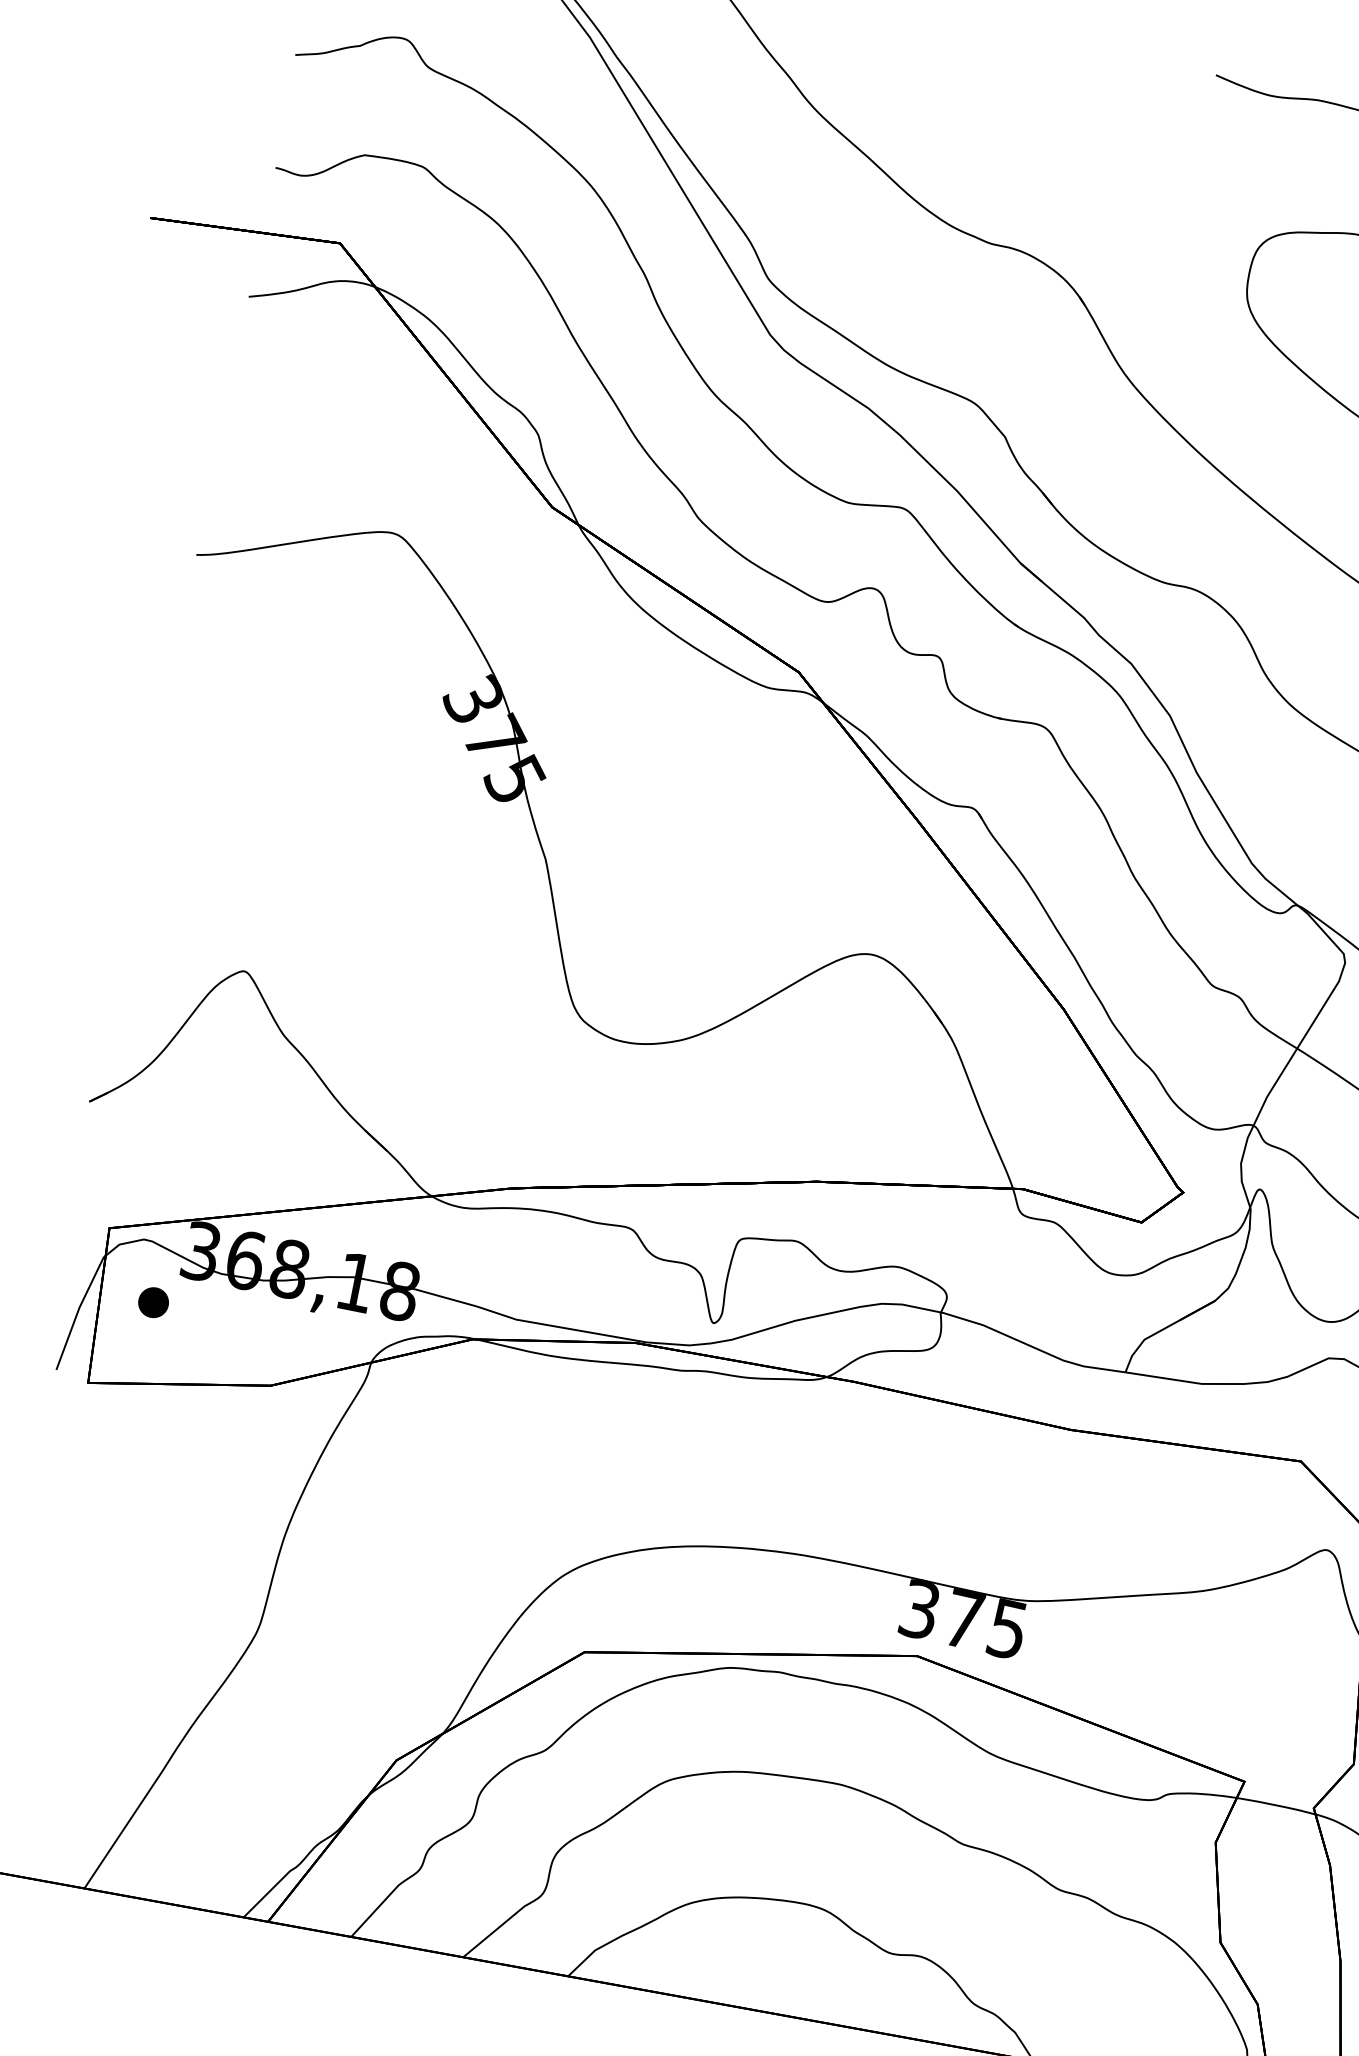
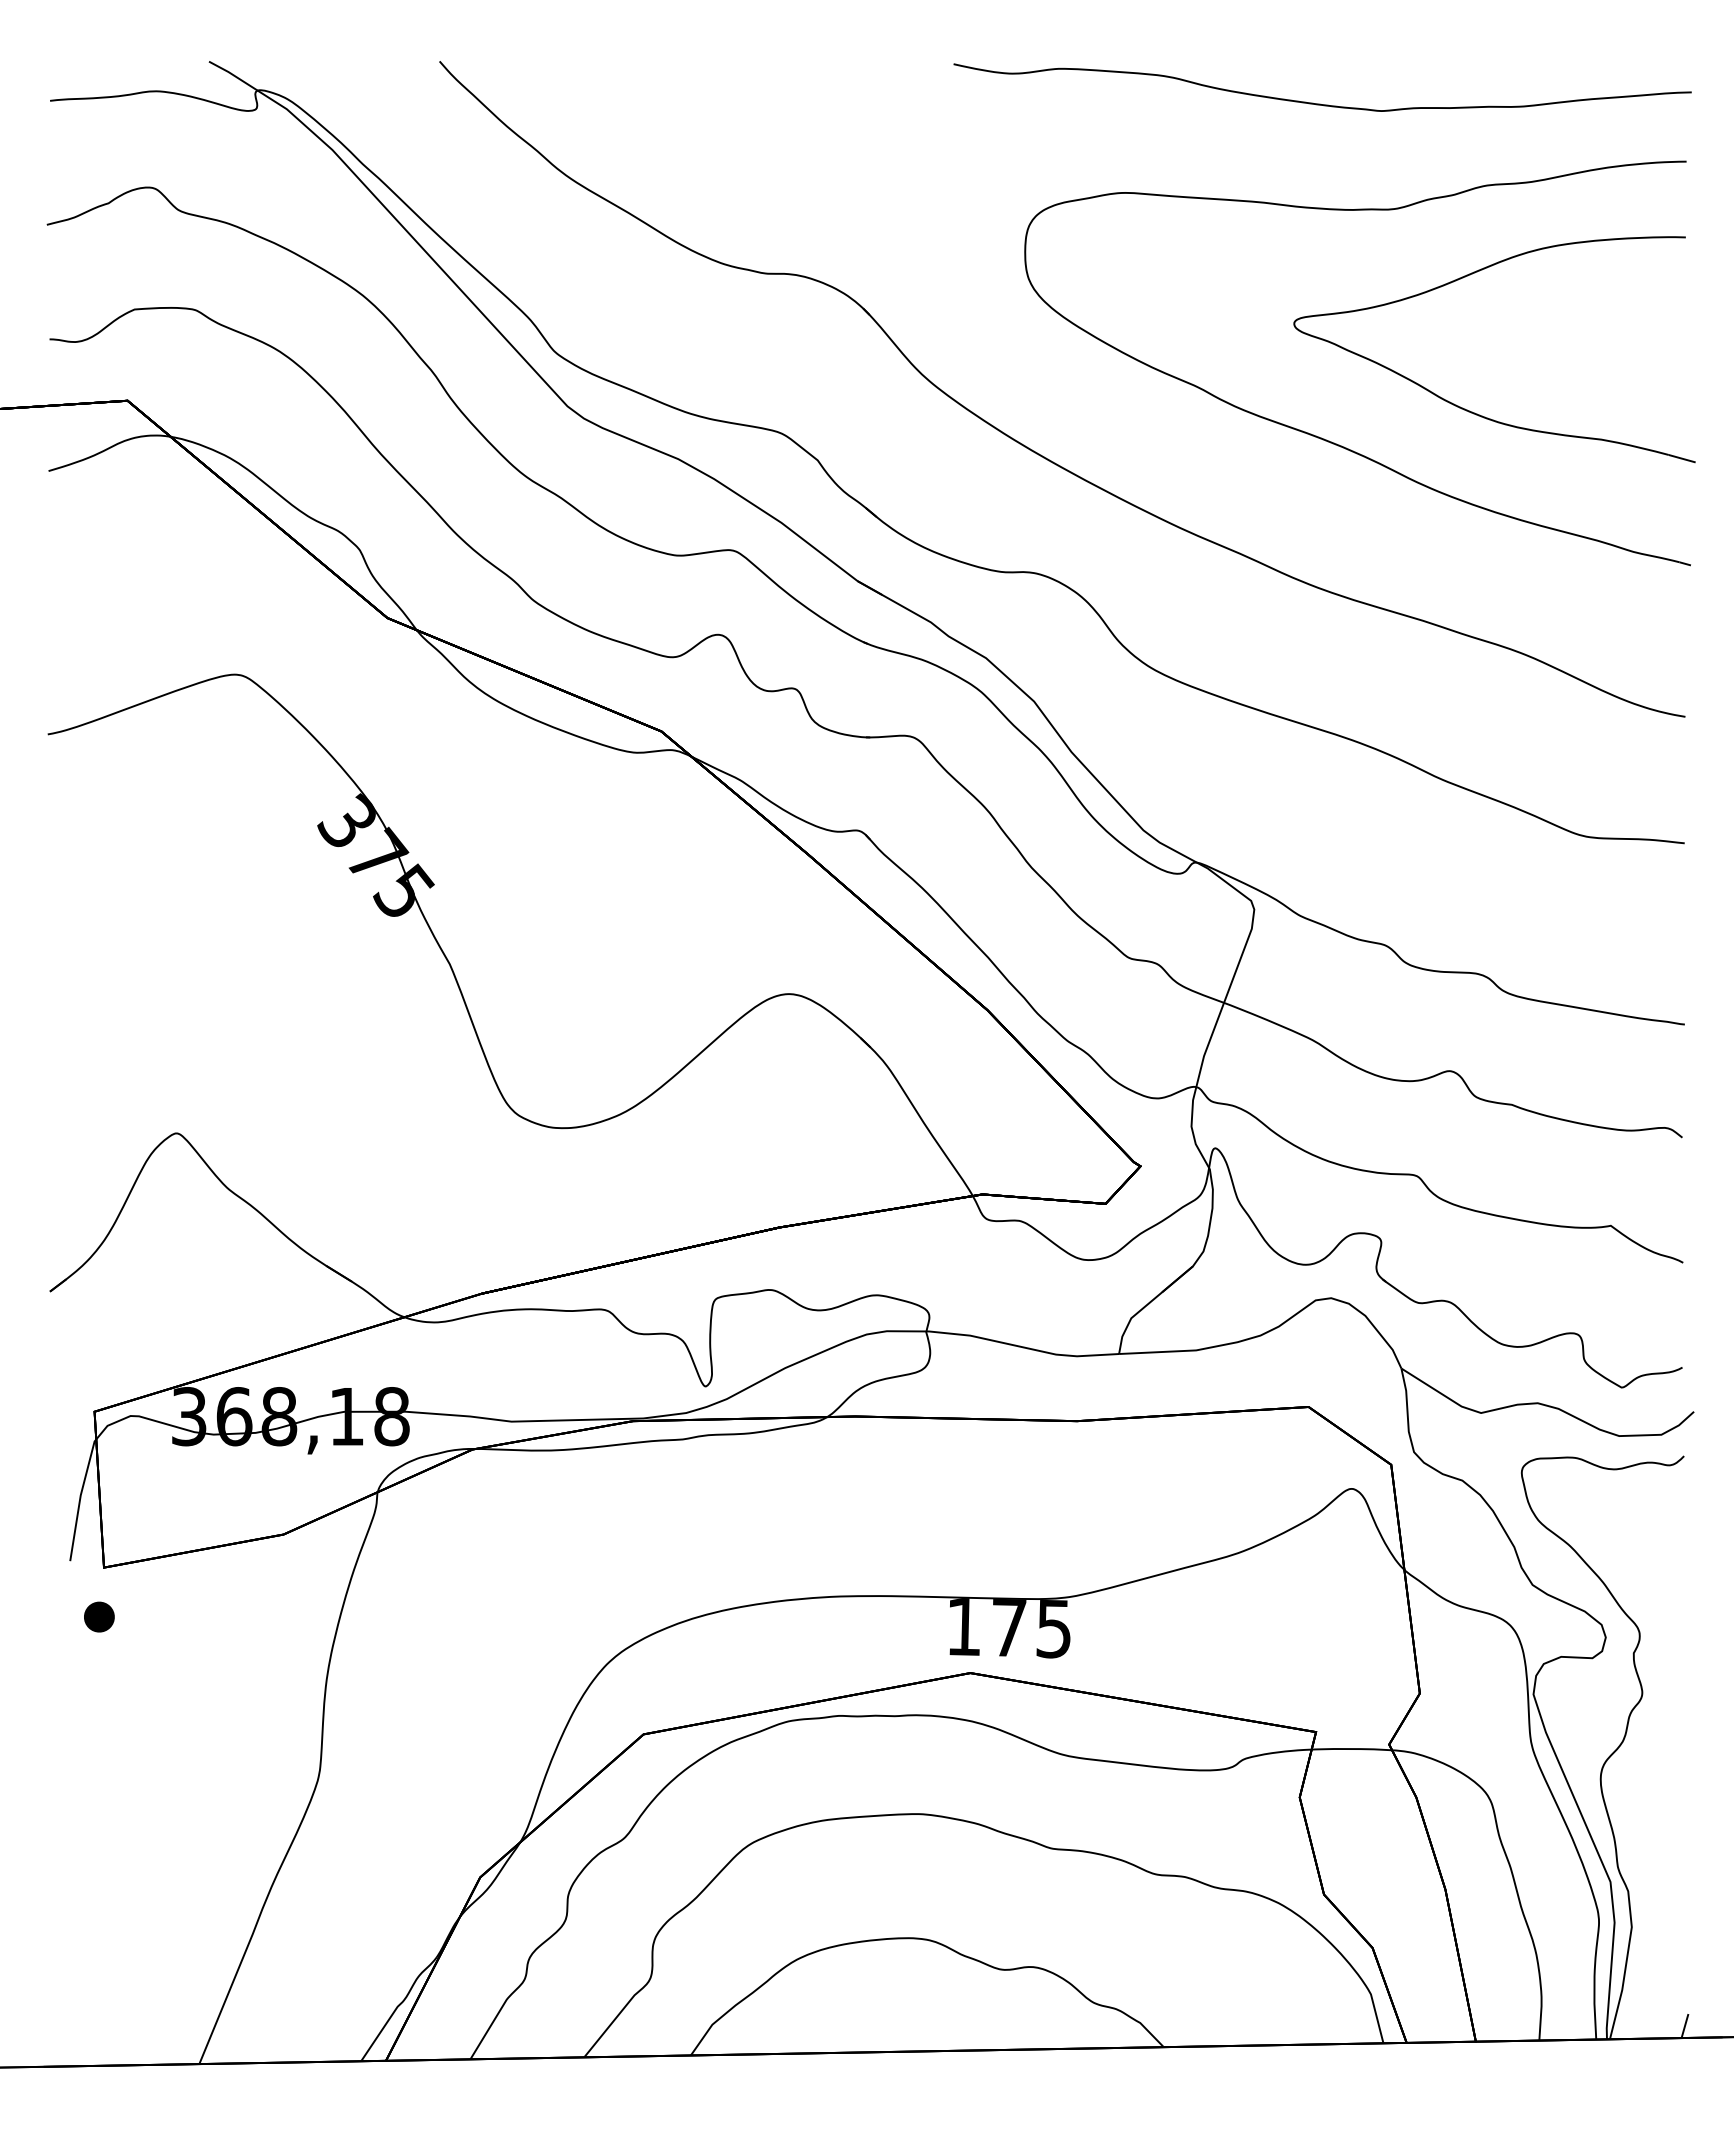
part: (153, 1302) -> (99, 1616), moved
text: (919, 1610) -> (963, 1627), 375 -> 175

